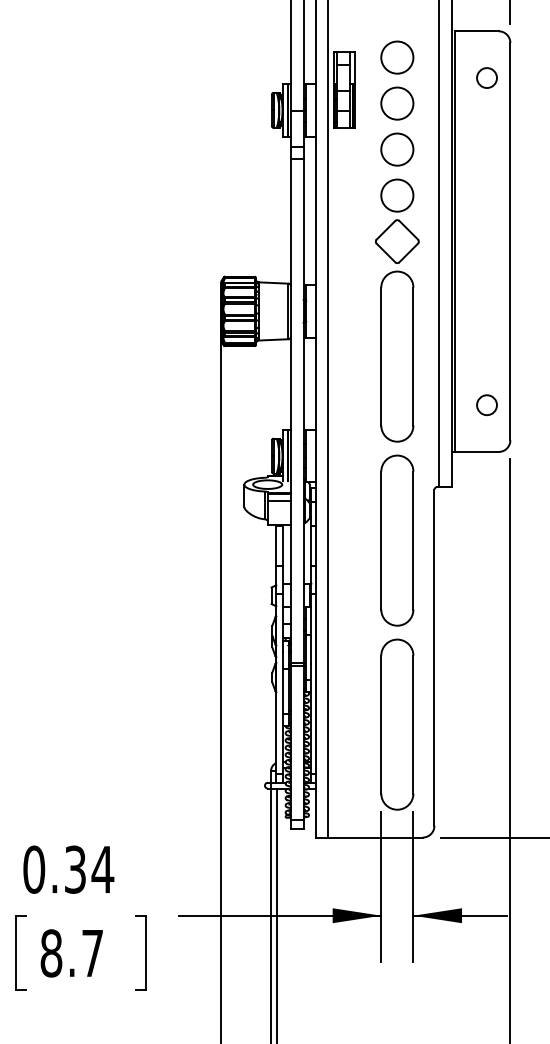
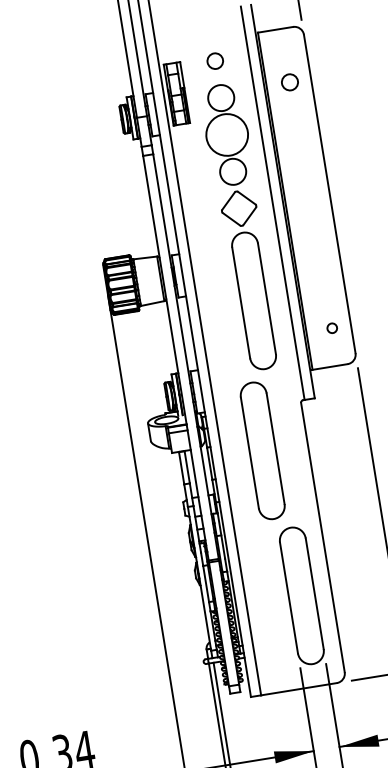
circle: (397, 57) -> (215, 61), size x0.6
circle: (486, 77) -> (289, 82), moved
circle: (397, 149) -> (227, 134), size x1.6
circle: (486, 405) -> (331, 328), size x0.6
part: (397, 540) -> (262, 450), moved

